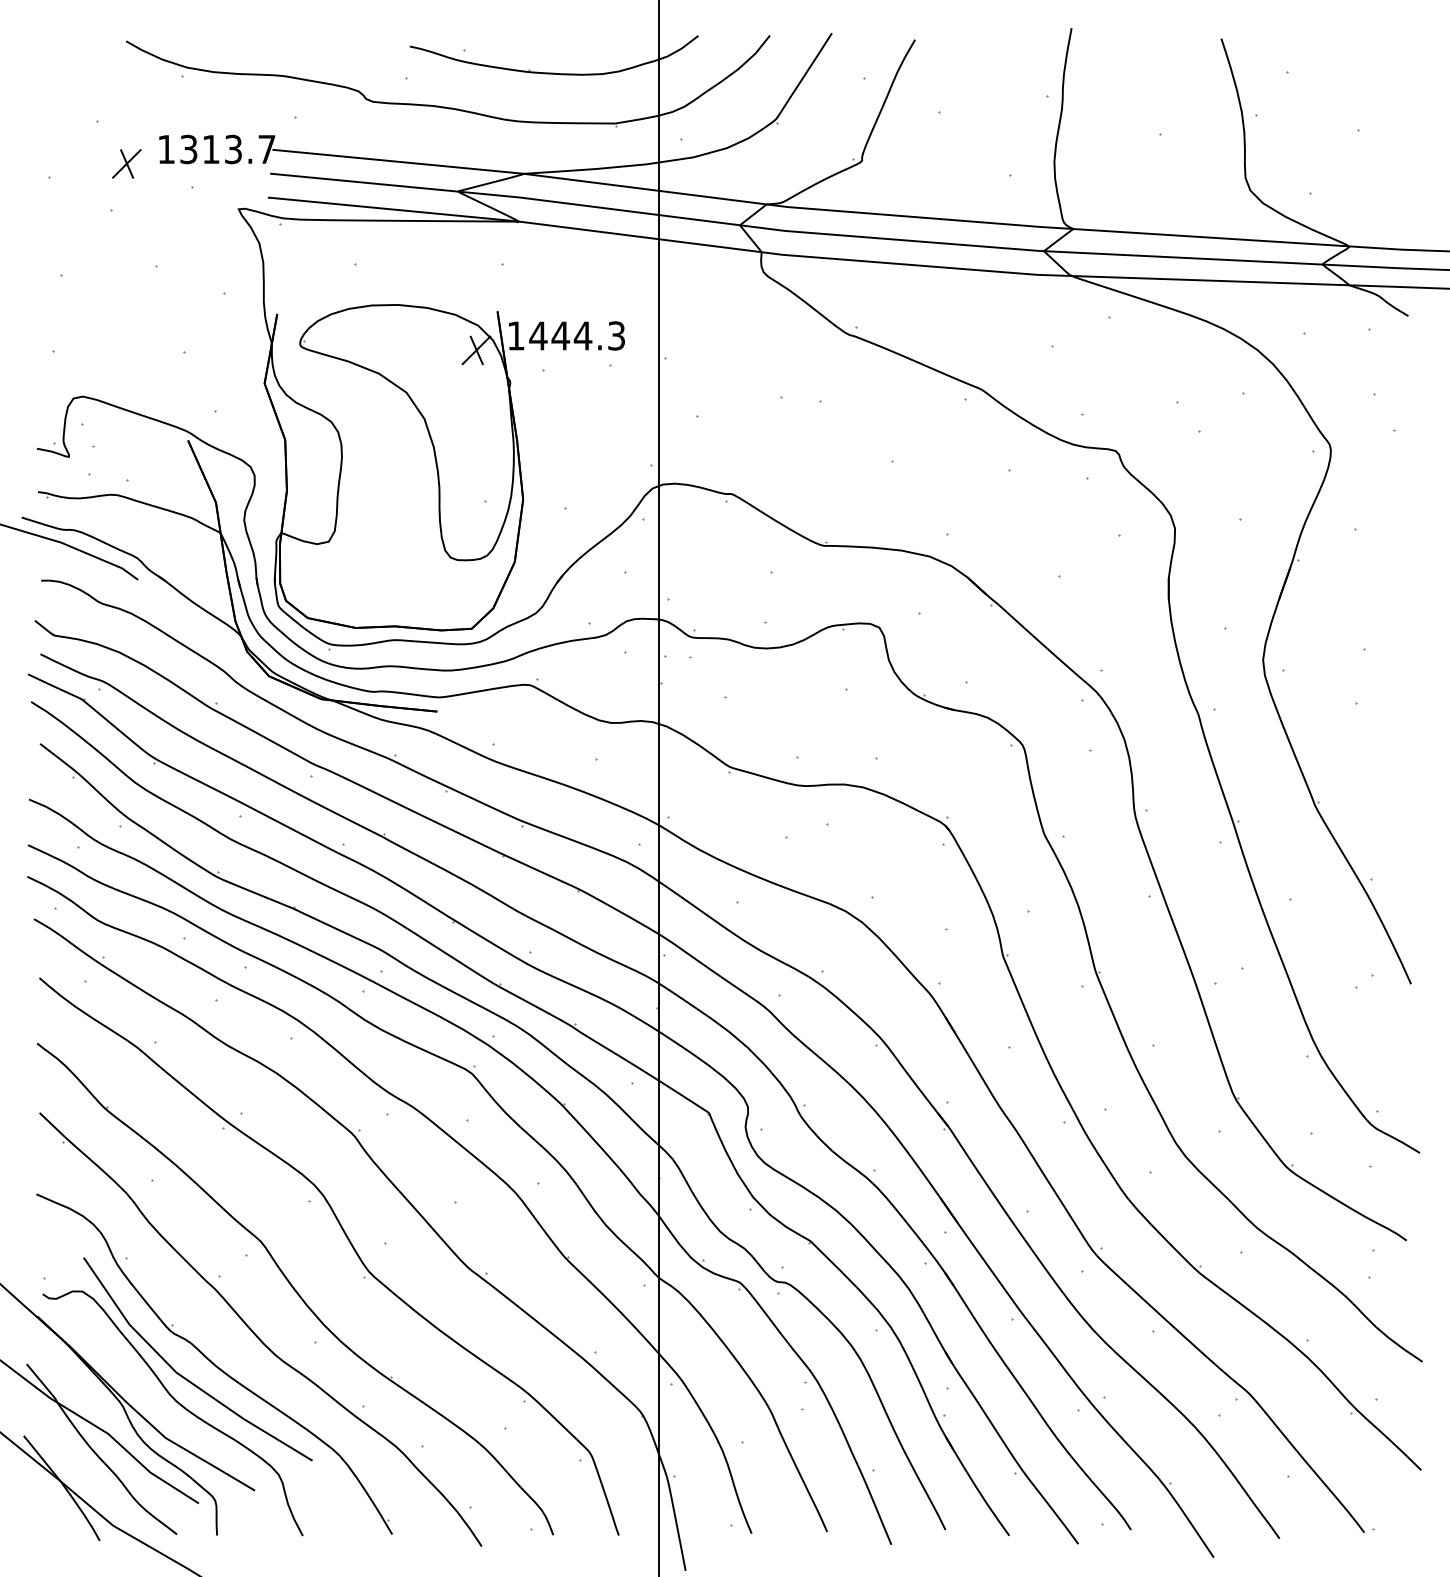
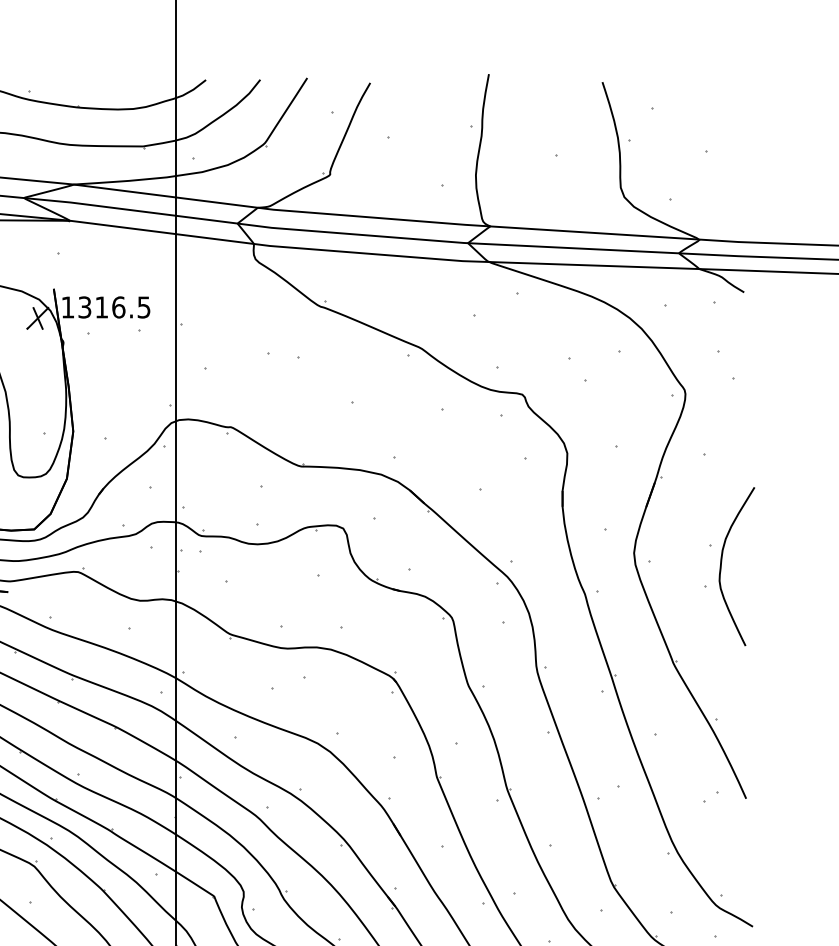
text: (576, 335) -> (113, 307), 1444.3 -> 1316.5
curve: (1378, 677) -> (721, 566), added

